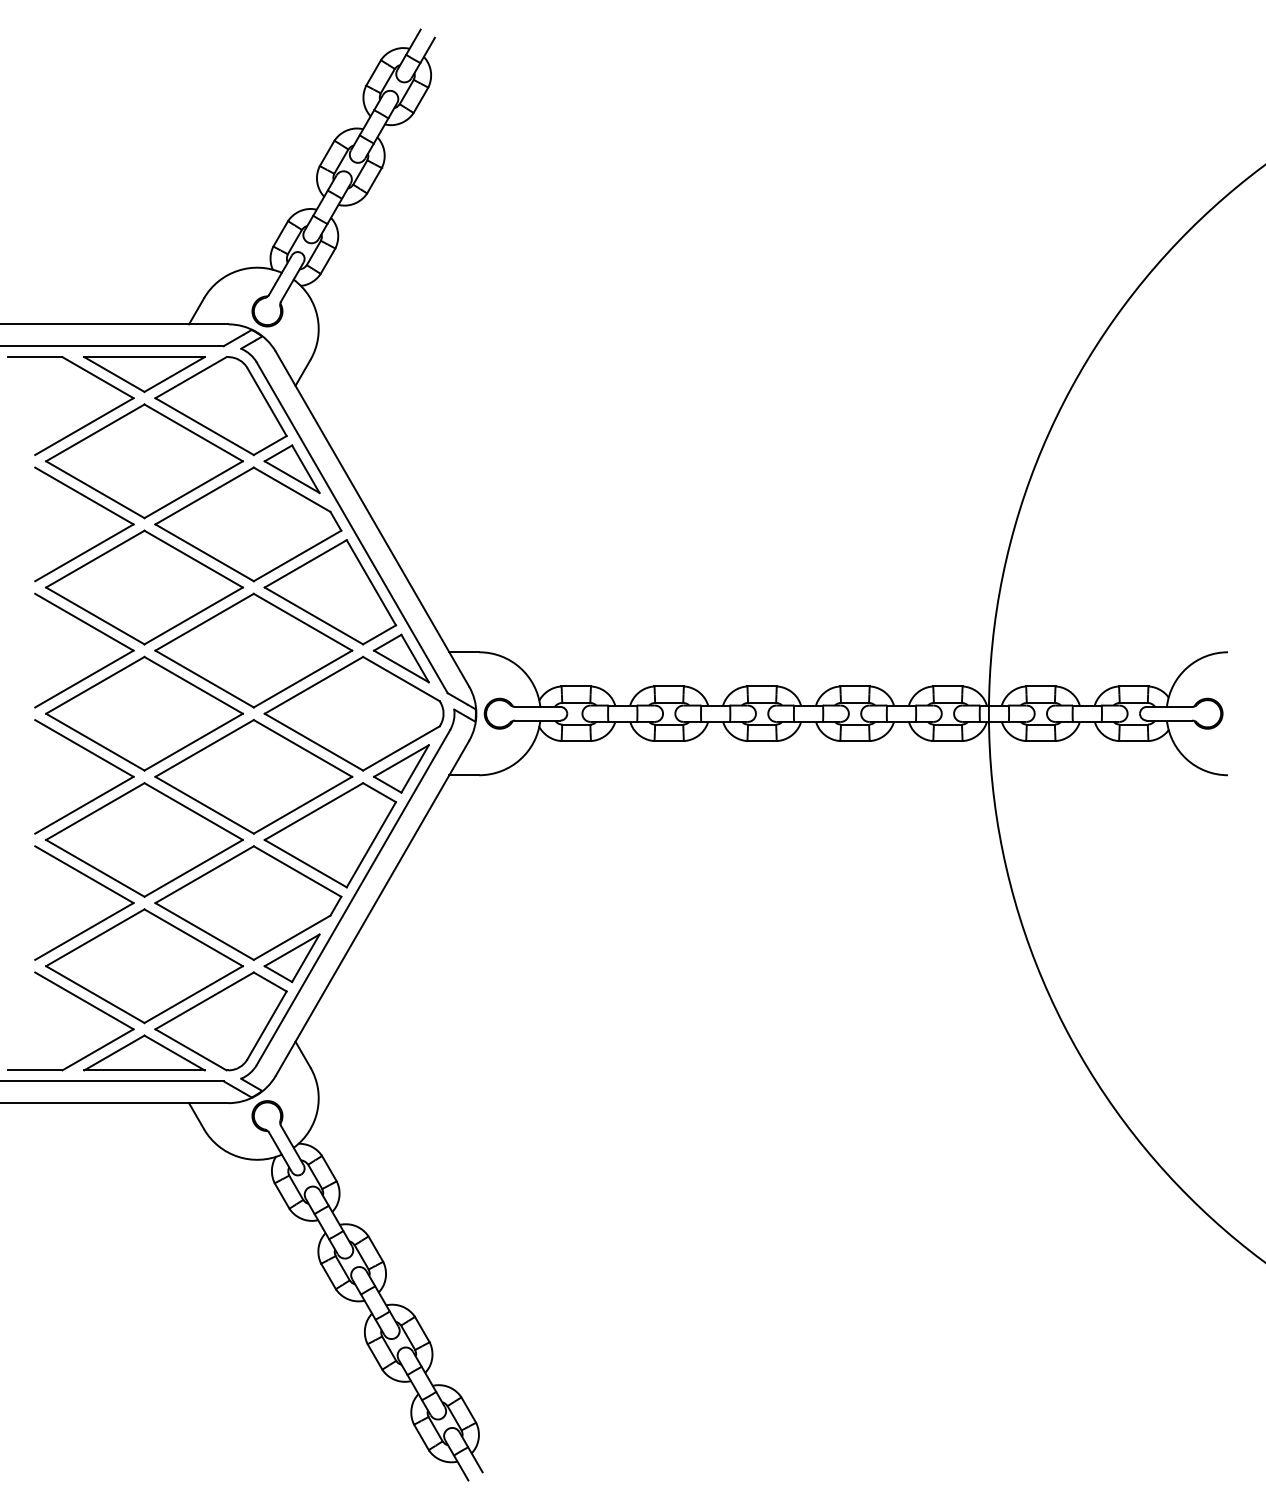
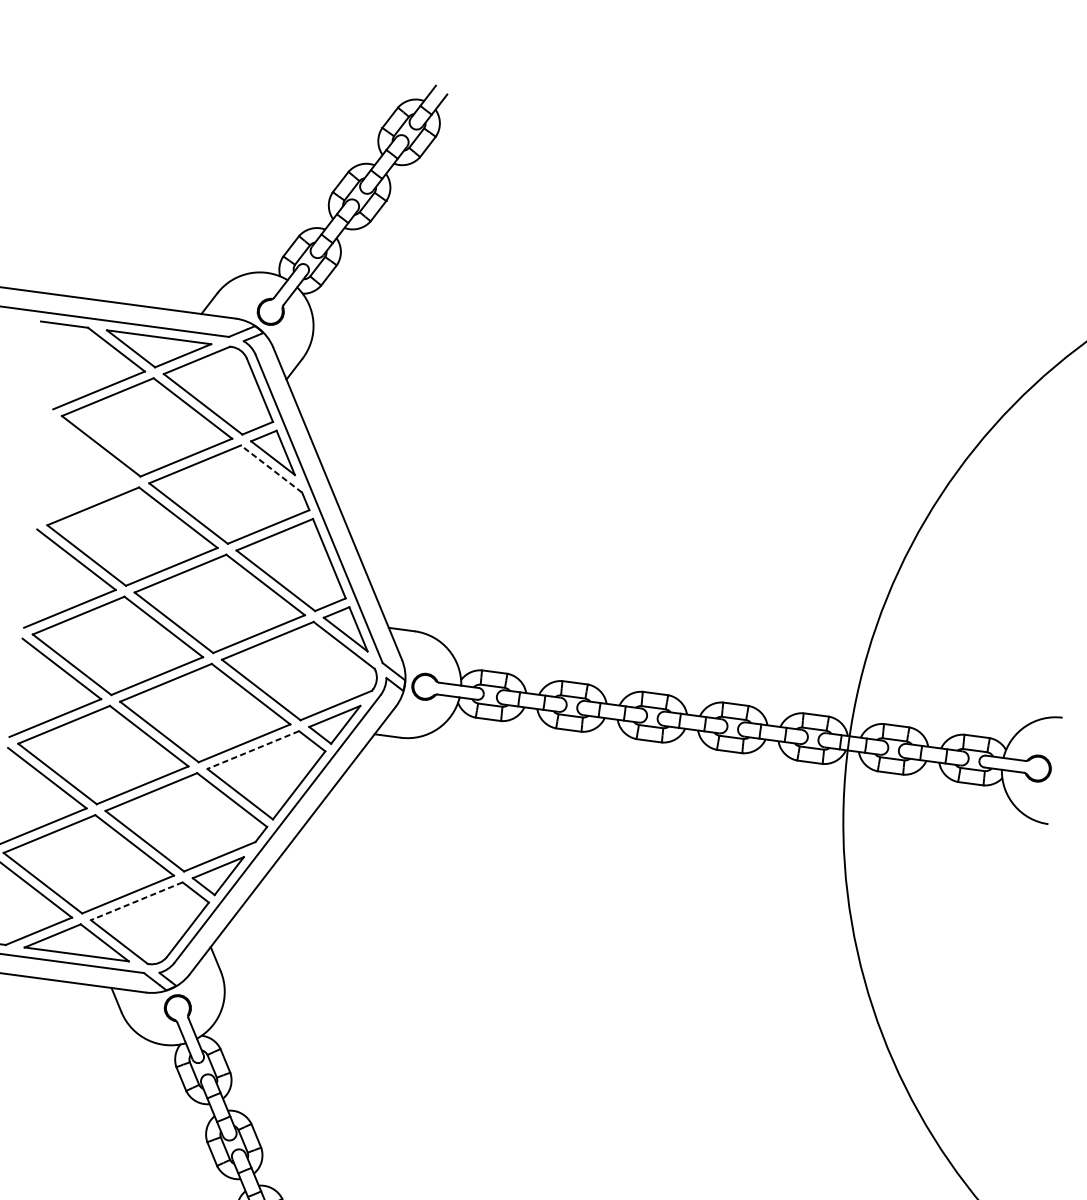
line: (291, 489) -> (271, 468), solid -> dashed
part: (94, 545) -> (94, 494), removed
line: (313, 811) -> (252, 749), solid -> dashed
line: (204, 1000) -> (136, 900), solid -> dashed

